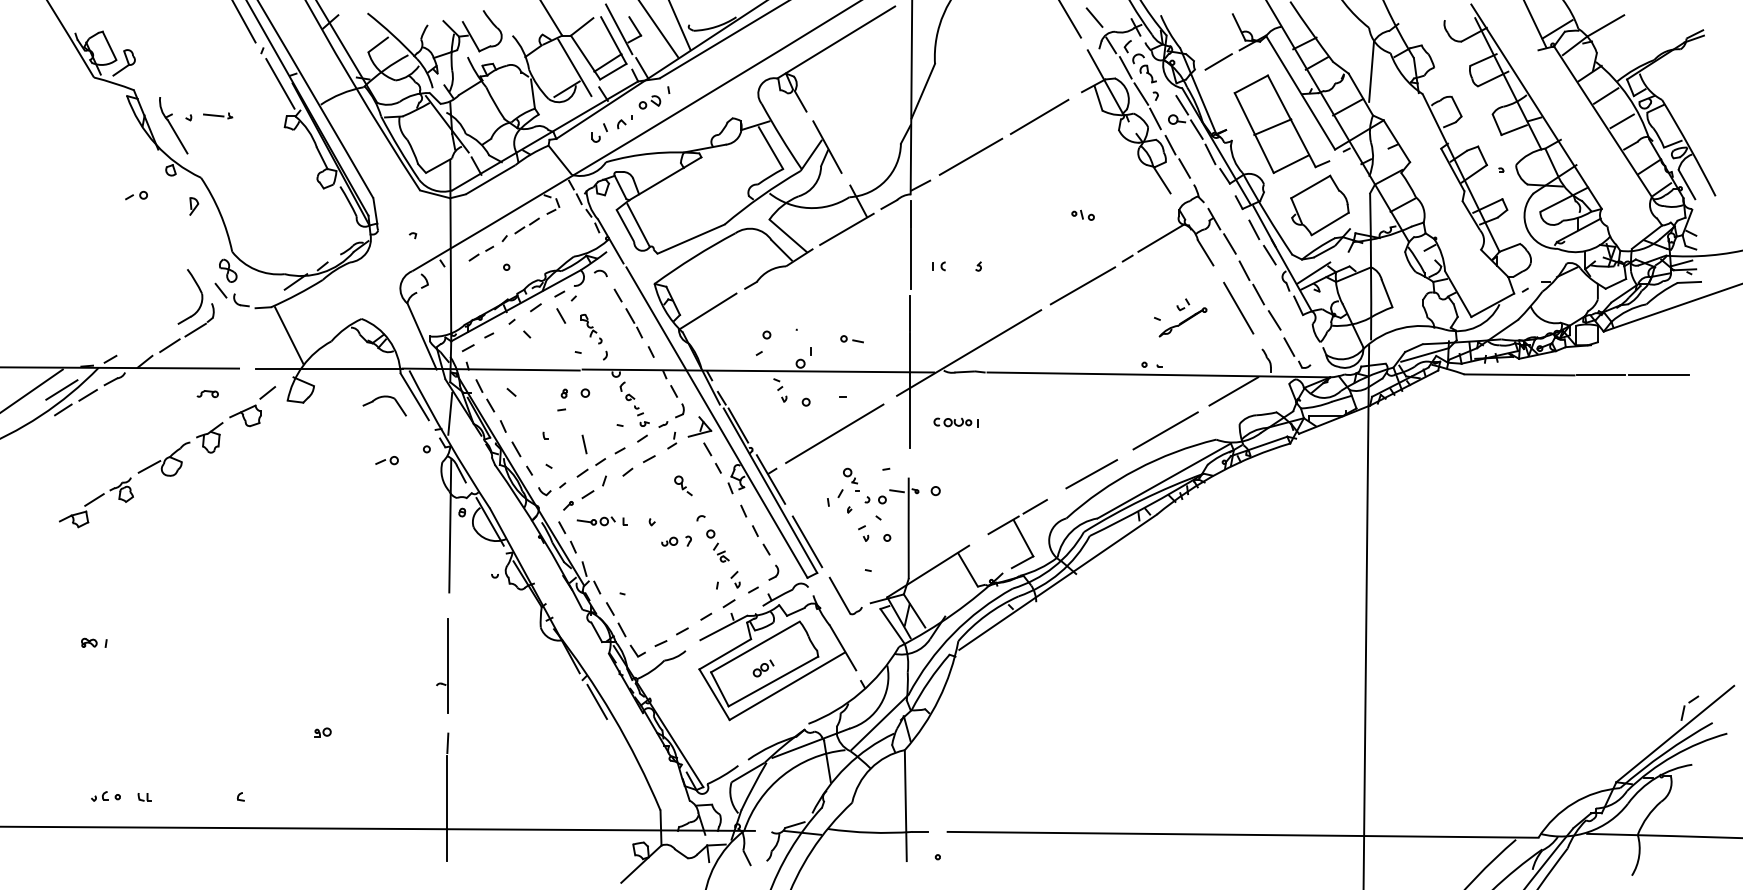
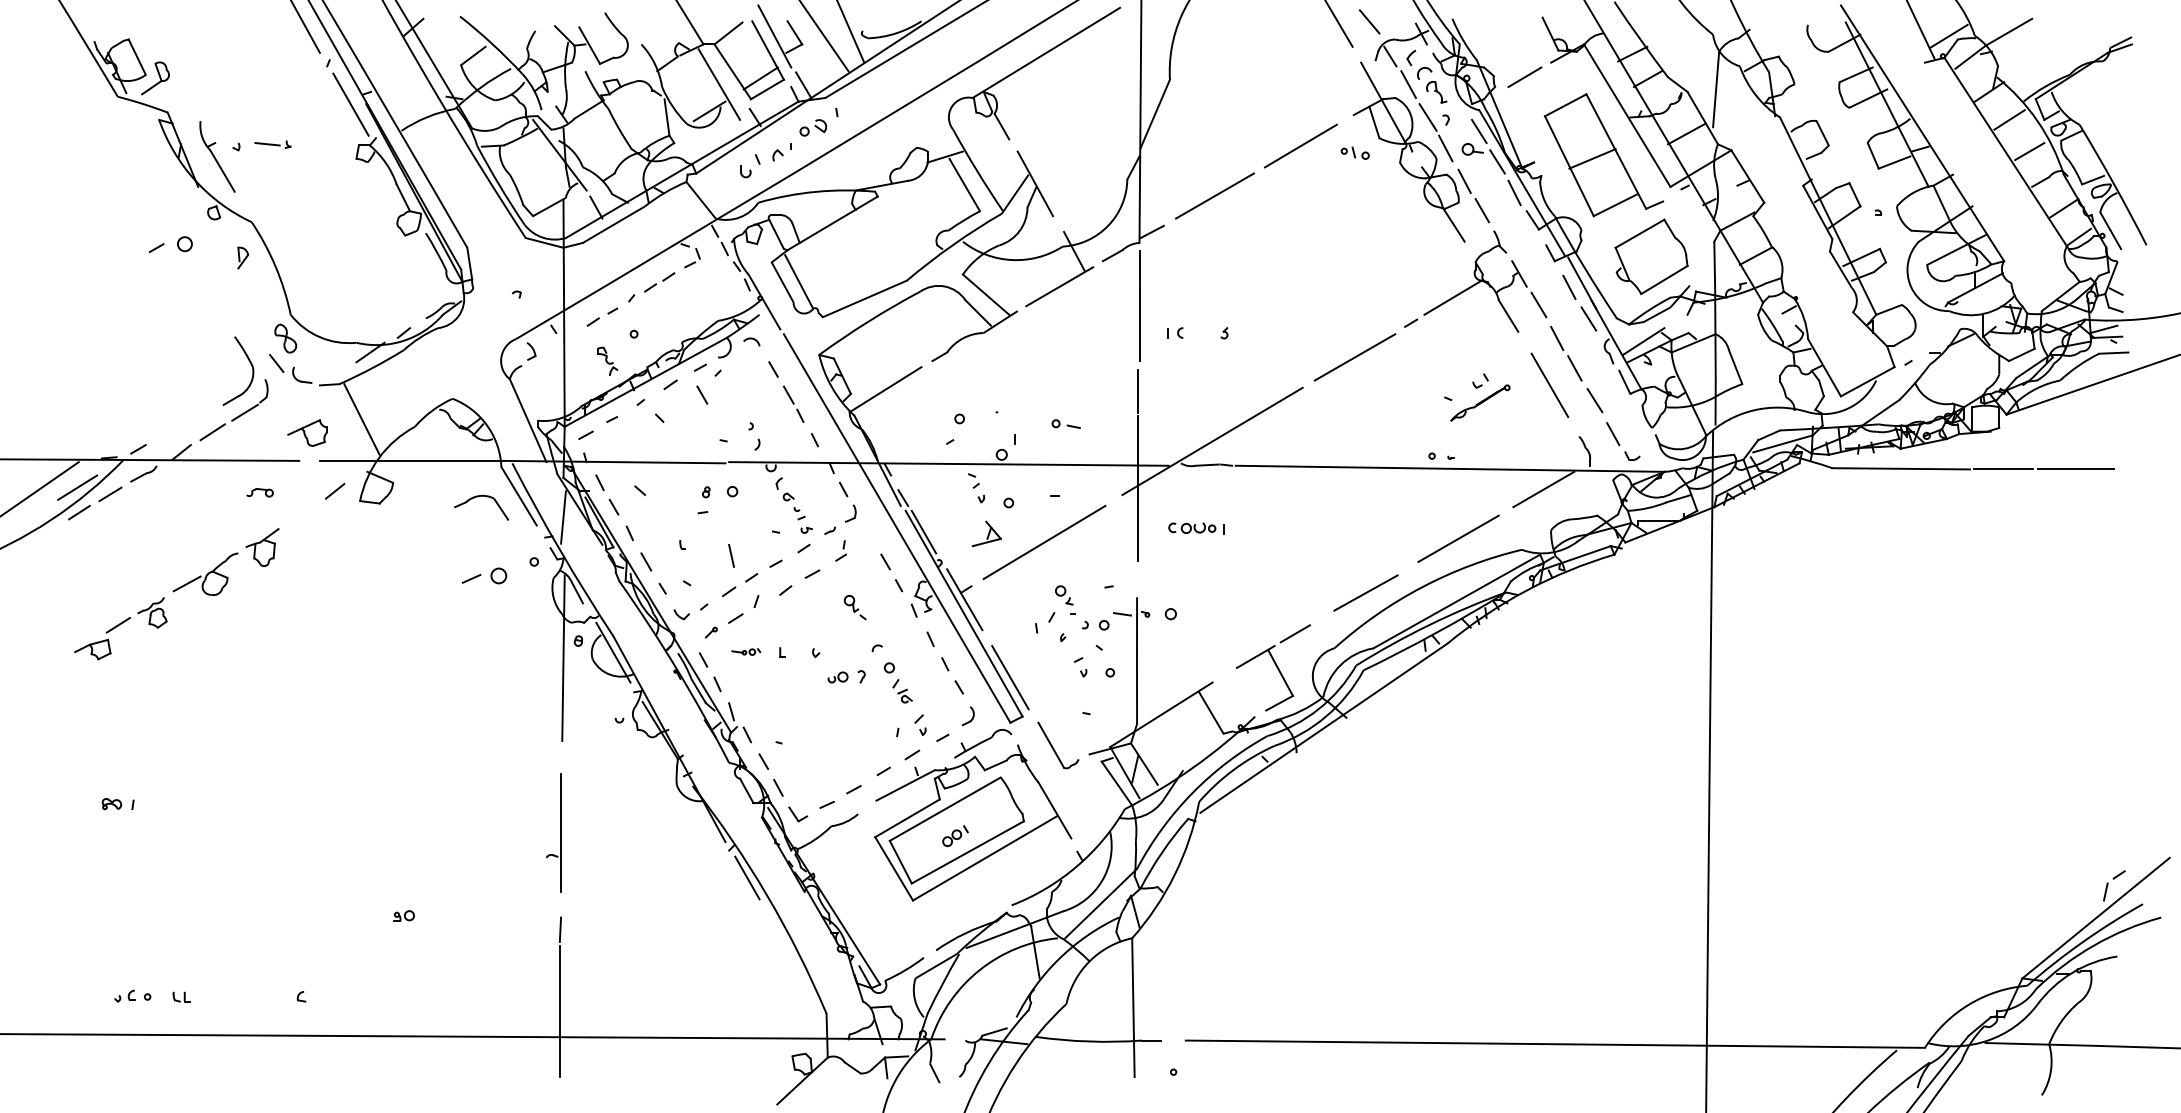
part: (136, 194) -> (171, 243), size x1.6
part: (1082, 214) -> (1354, 152), moved
part: (588, 325) -> (607, 360), moved
part: (245, 415) -> (307, 432), moved
part: (699, 426) -> (986, 533), moved
part: (387, 460) -> (484, 575), size x1.6
part: (596, 520) -> (746, 651), size x0.6

